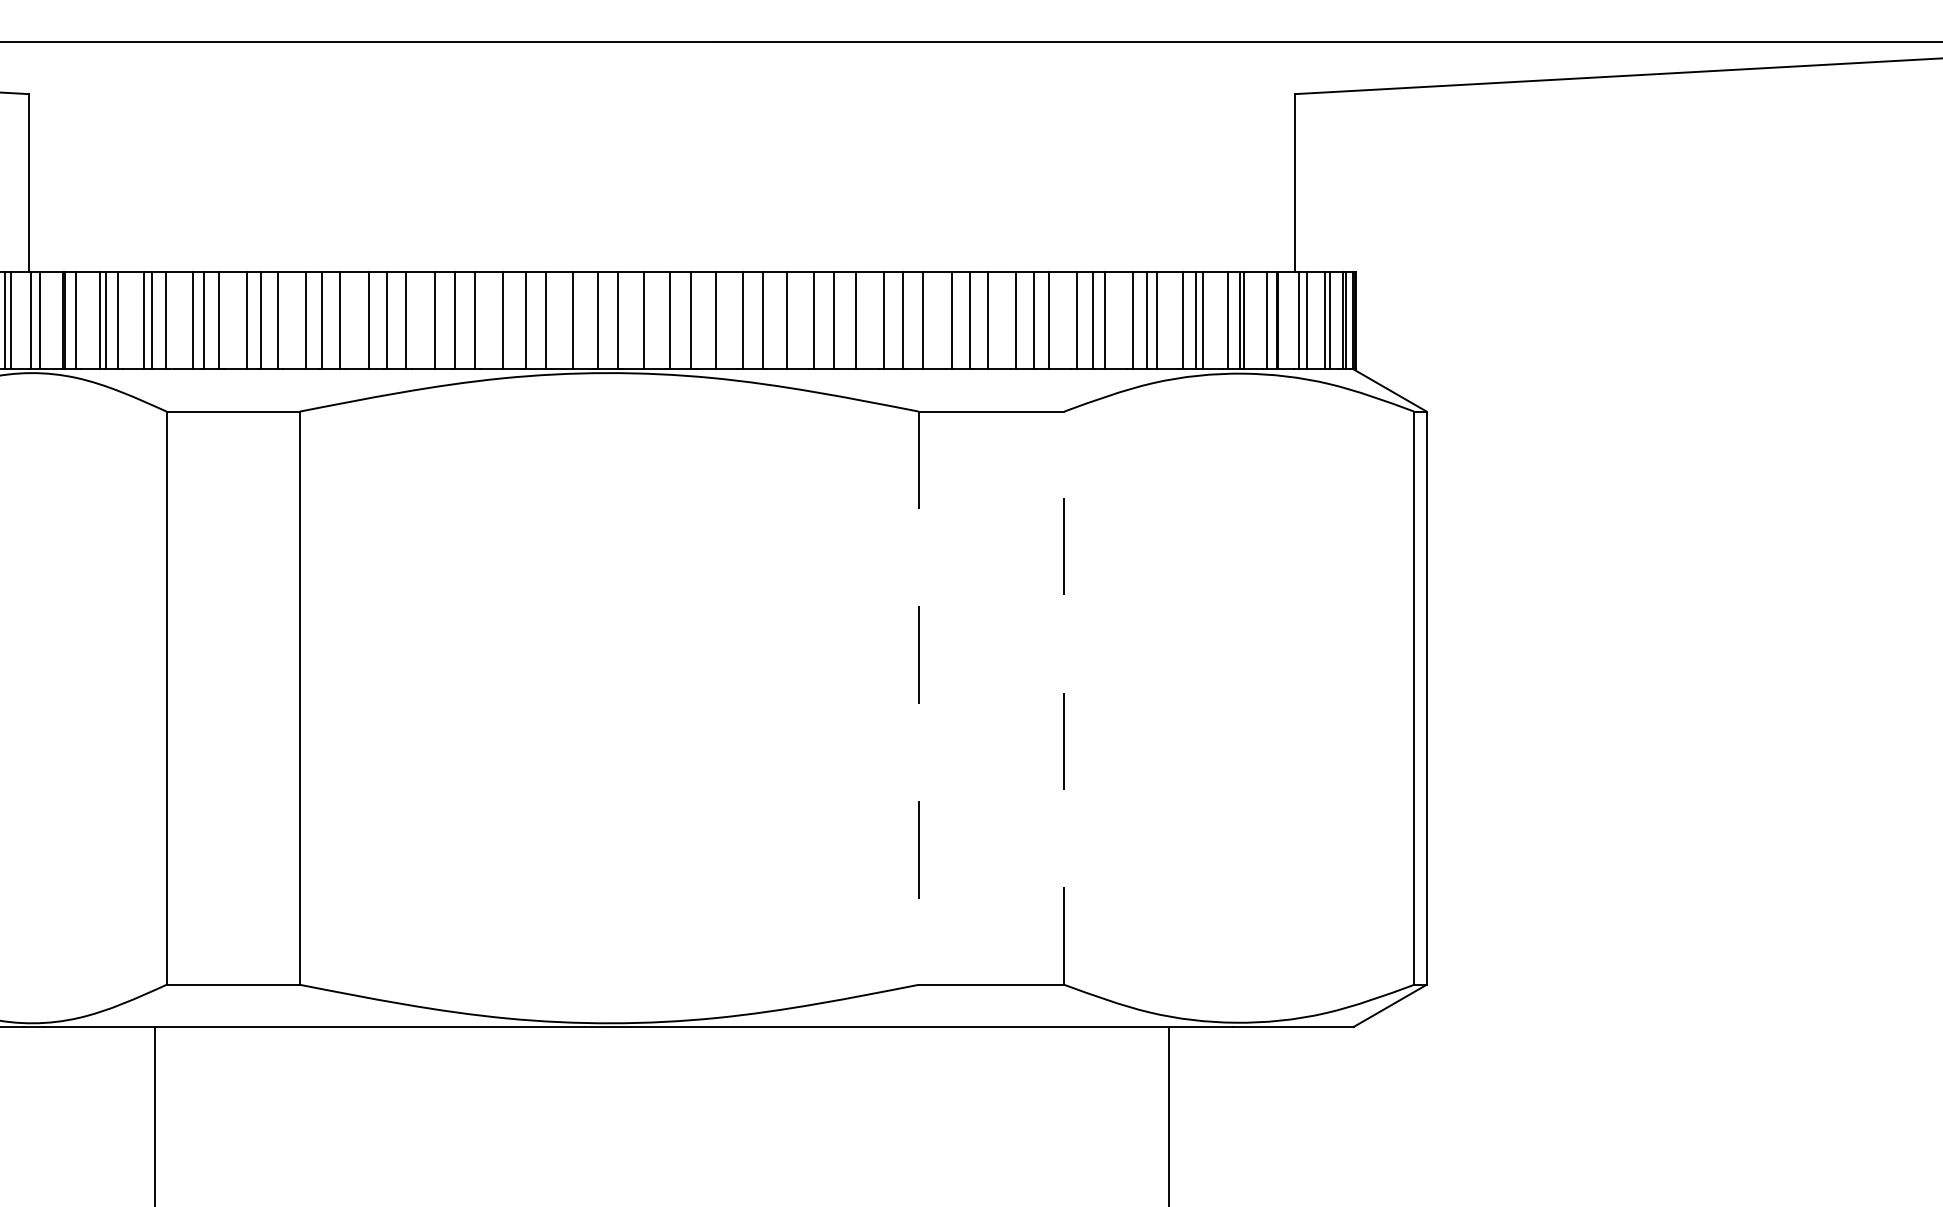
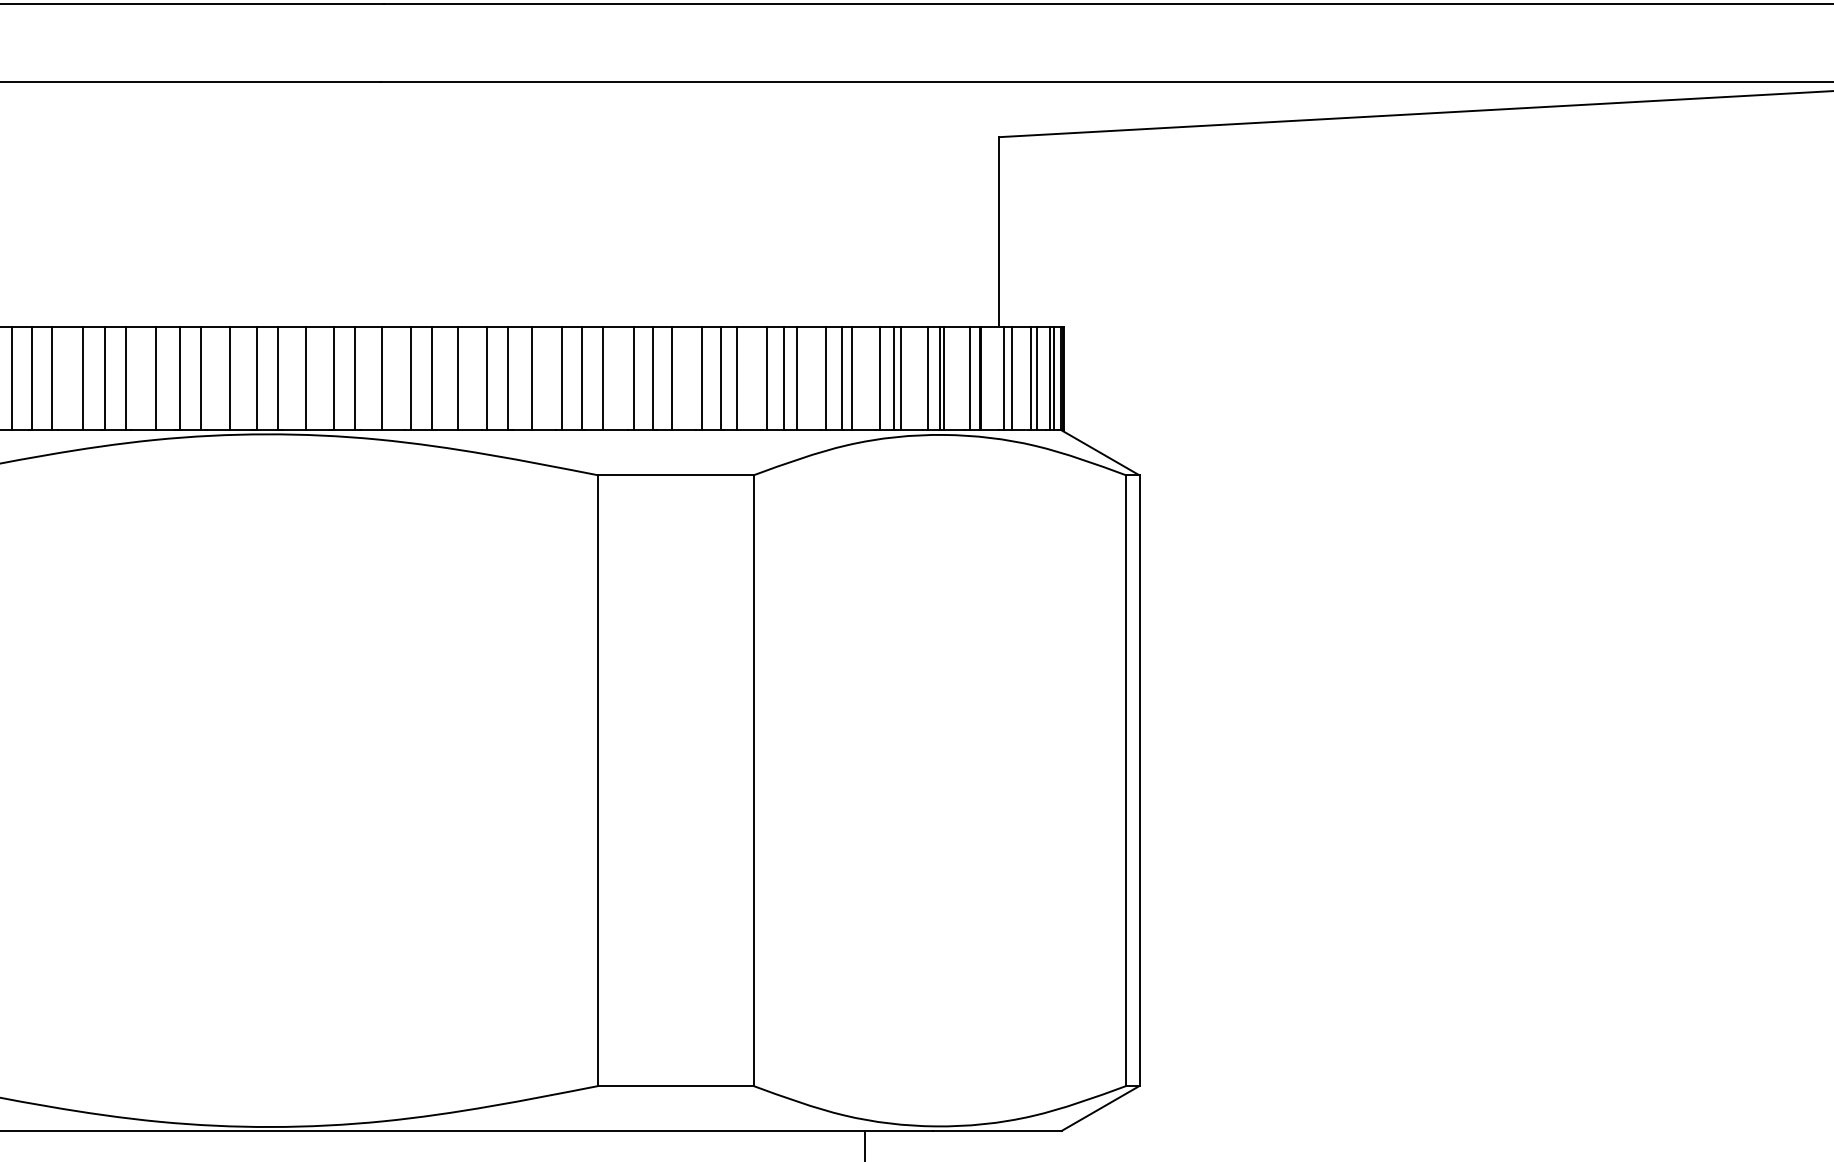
line: (918, 698) -> (598, 780), dashed -> solid
line: (1064, 698) -> (753, 780), dashed -> solid

